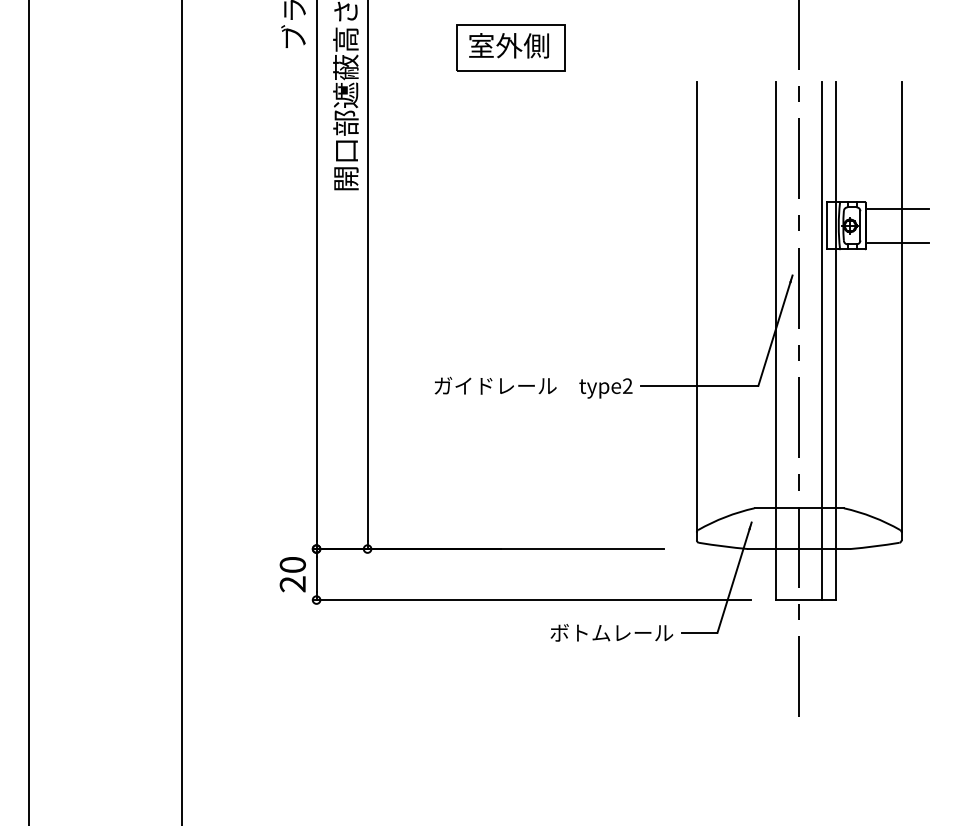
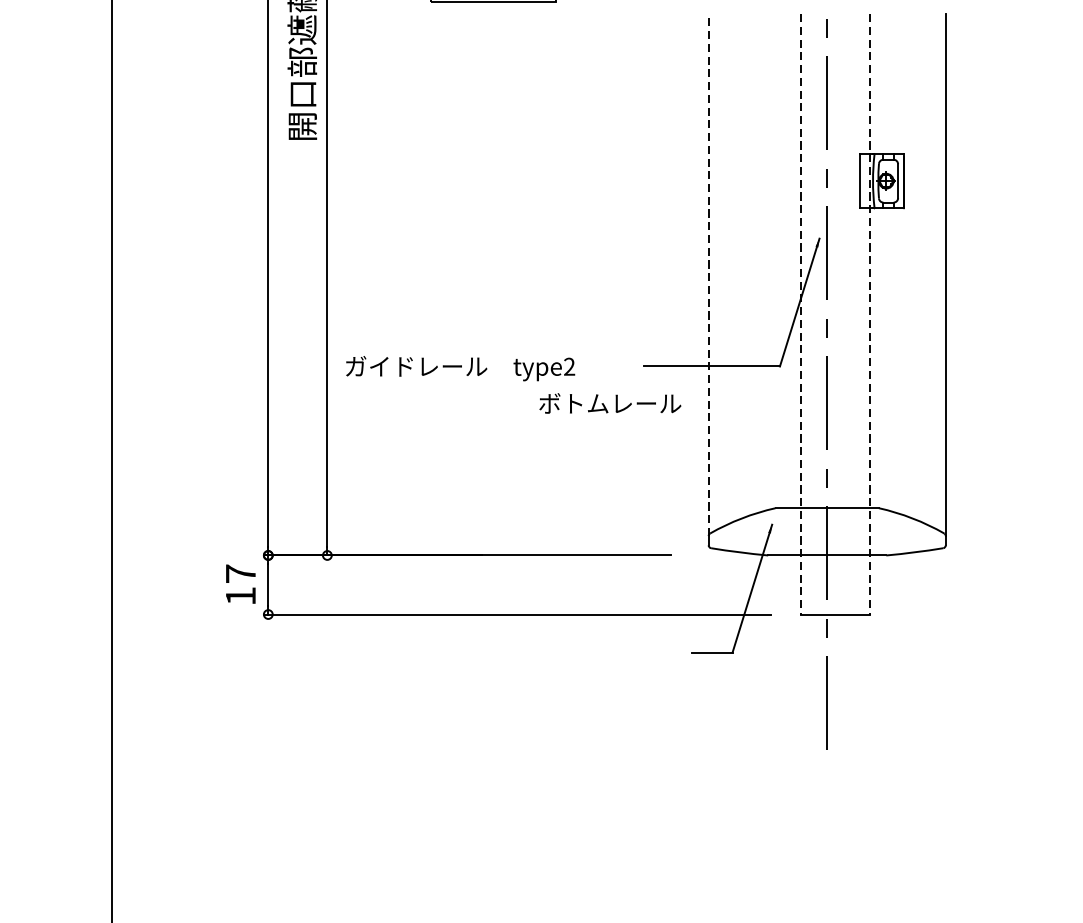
line: (897, 208) -> (941, 161), removed
line: (897, 243) -> (941, 201), removed
line: (696, 306) -> (708, 274), solid -> dashed
line: (822, 340) -> (854, 313), removed
line: (776, 341) -> (800, 315), solid -> dashed
line: (836, 341) -> (870, 315), solid -> dashed
text: (533, 387) -> (460, 368), moved
text: (292, 574) -> (240, 584), 20 -> 17
text: (611, 632) -> (609, 403), moved

